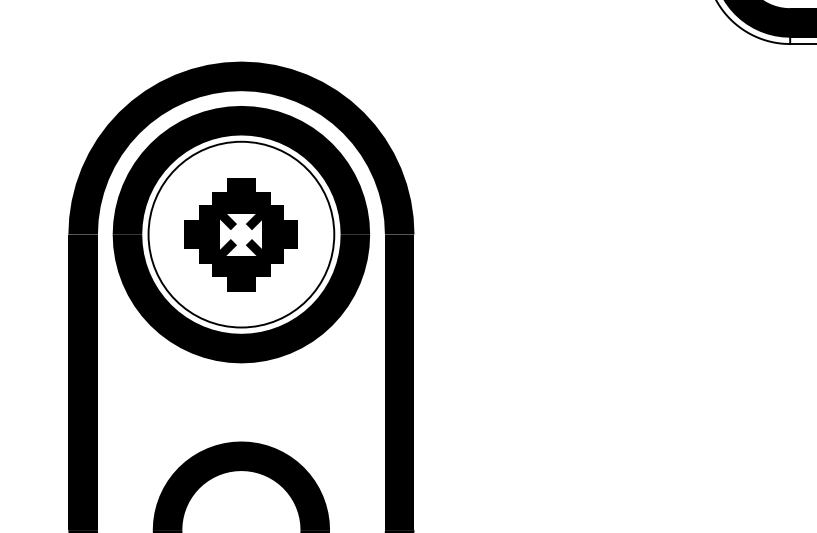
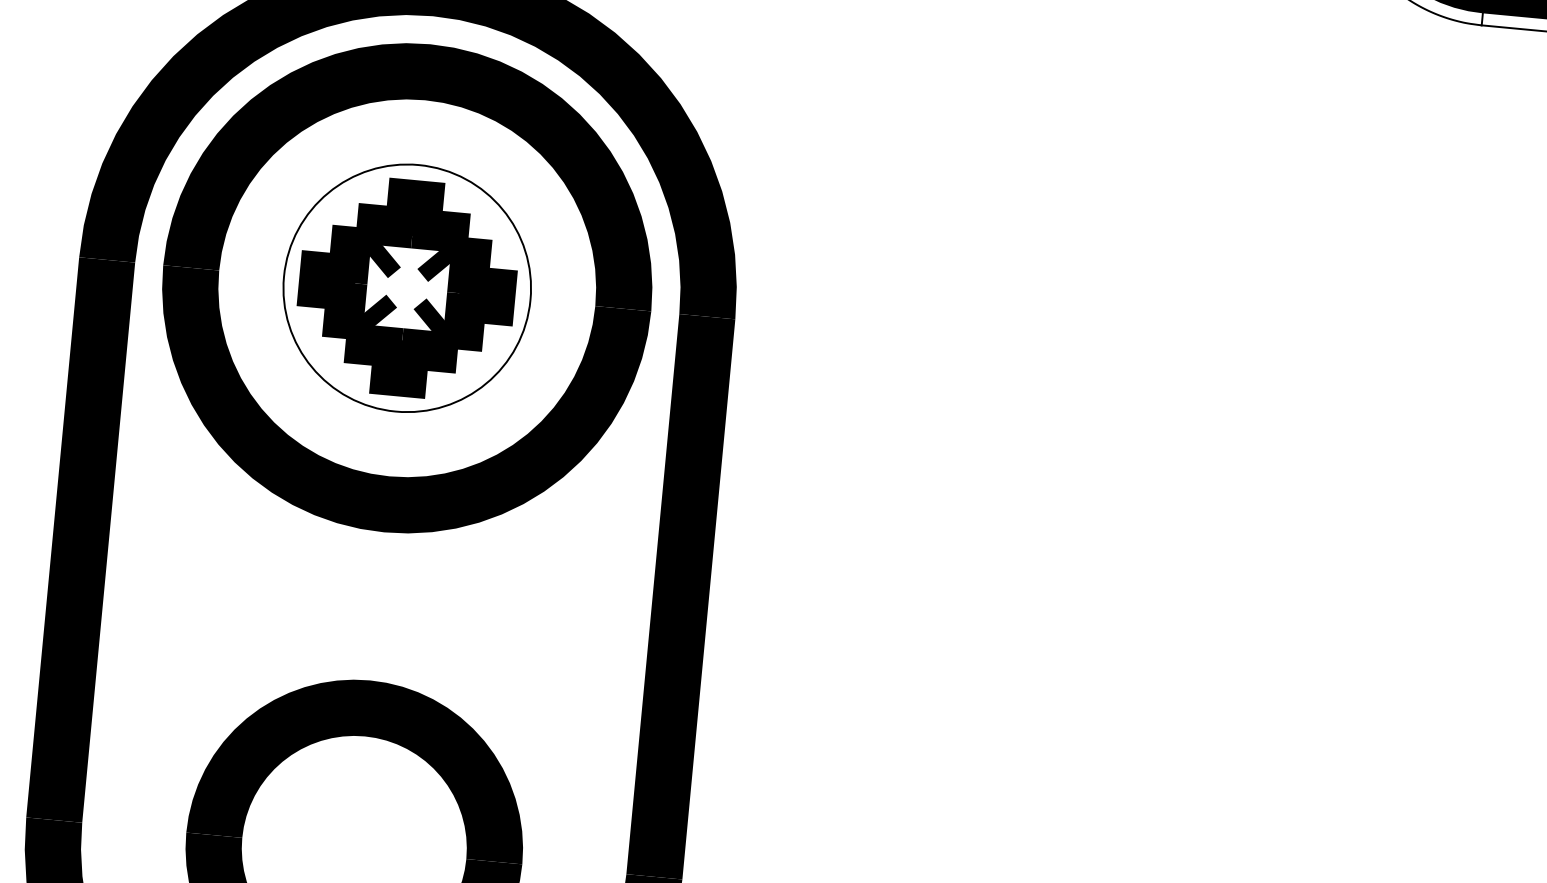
circle: (241, 234) -> (407, 288), size x0.7

